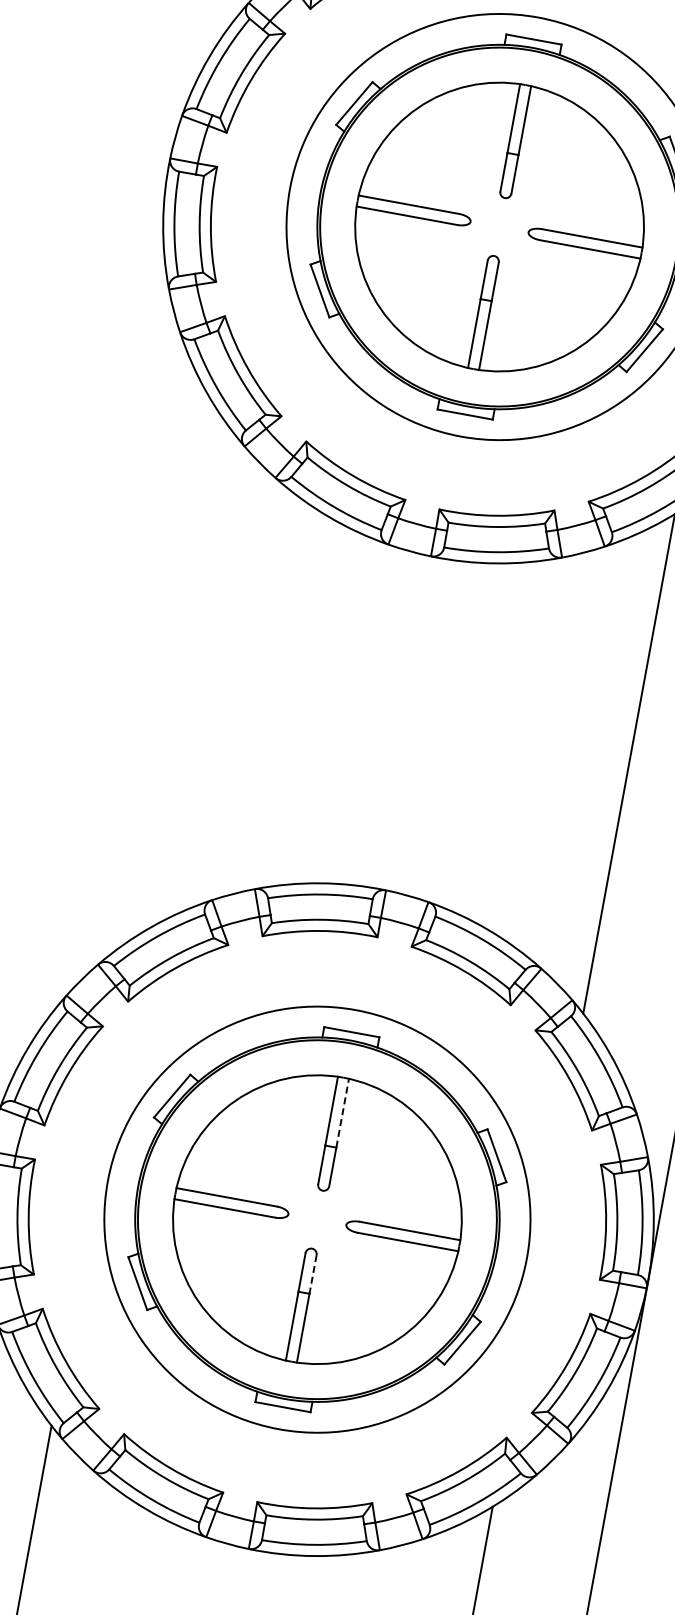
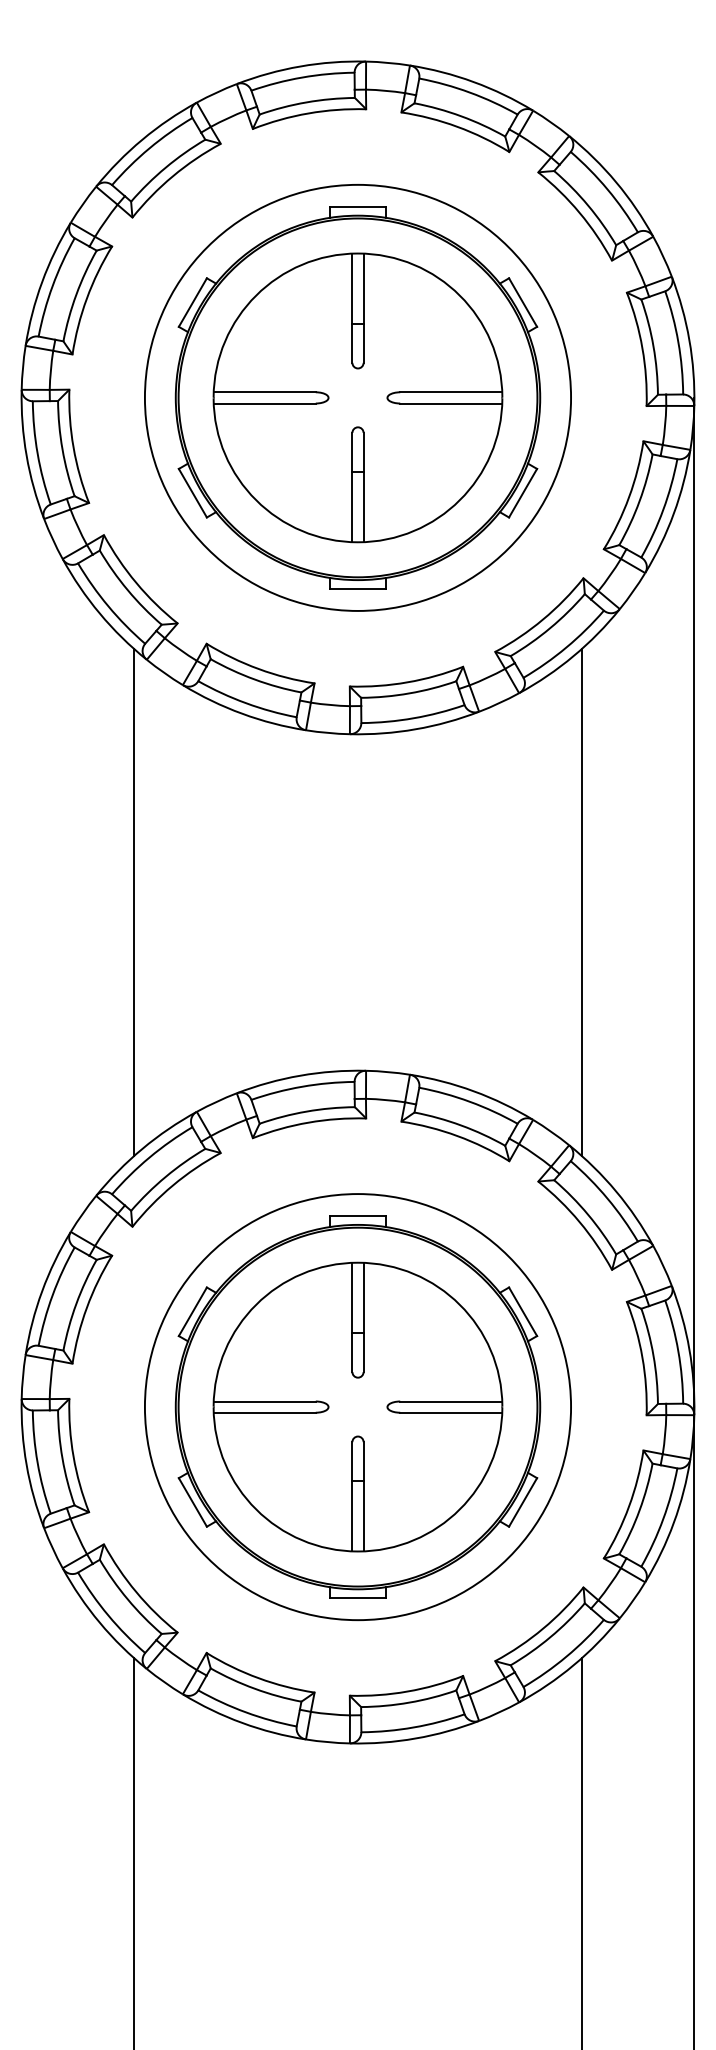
line: (187, 682) -> (133, 902), added
line: (342, 1112) -> (363, 1297), dashed -> solid
line: (313, 1274) -> (363, 1461), dashed -> solid

